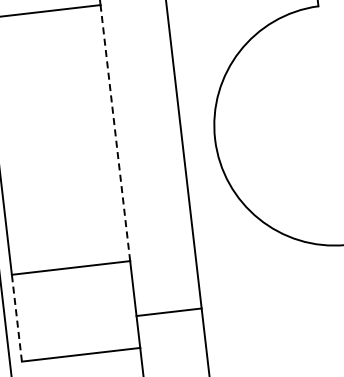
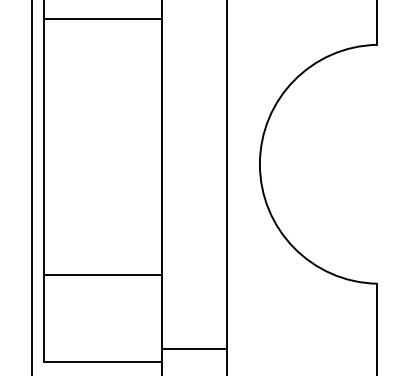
line: (115, 132) -> (162, 146), dashed -> solid
line: (168, 311) -> (194, 348), moved
line: (16, 317) -> (43, 317), dashed -> solid

